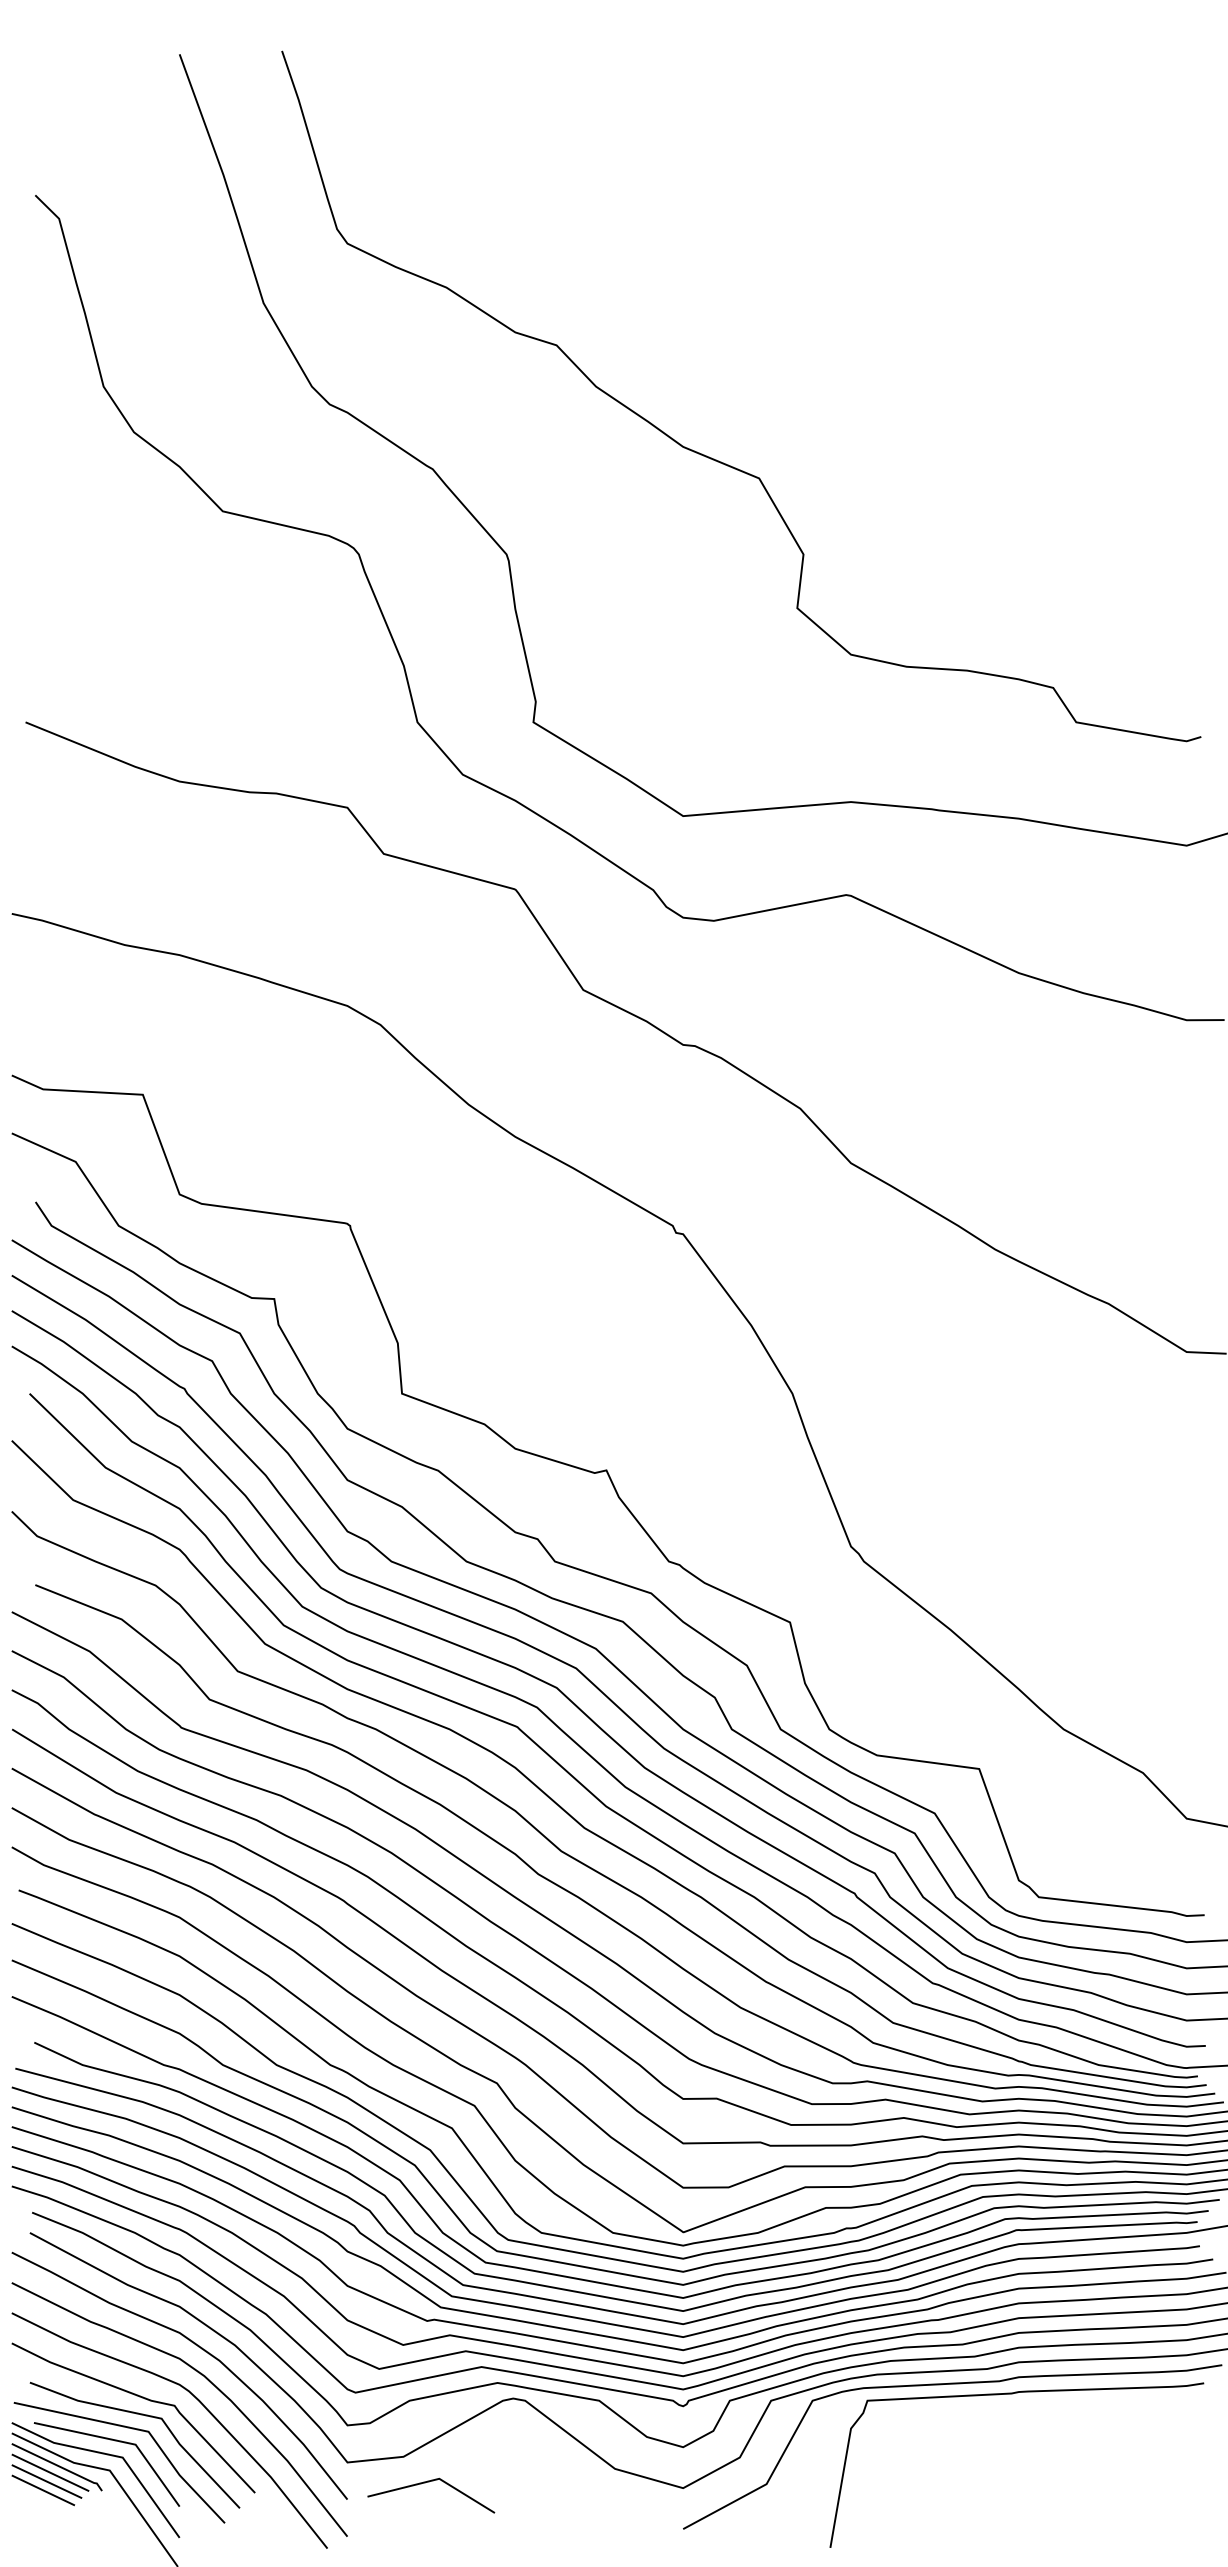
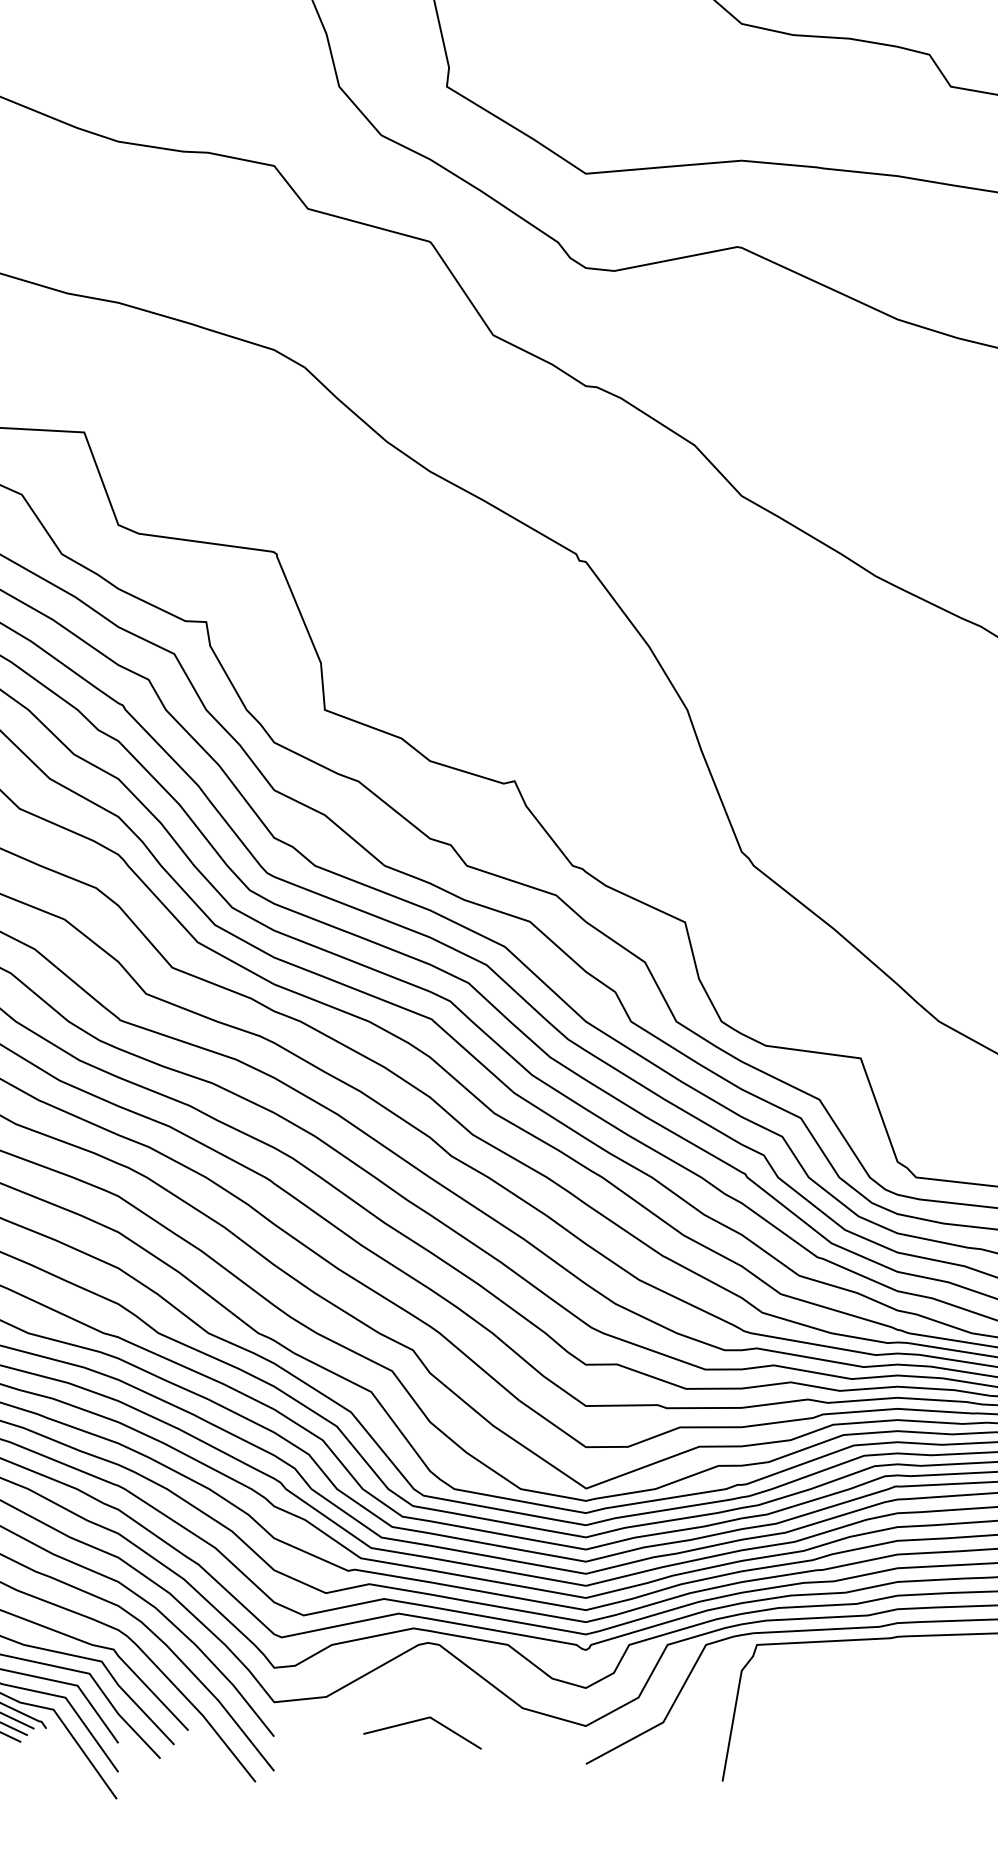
line: (429, 2482) -> (420, 1720), moved

